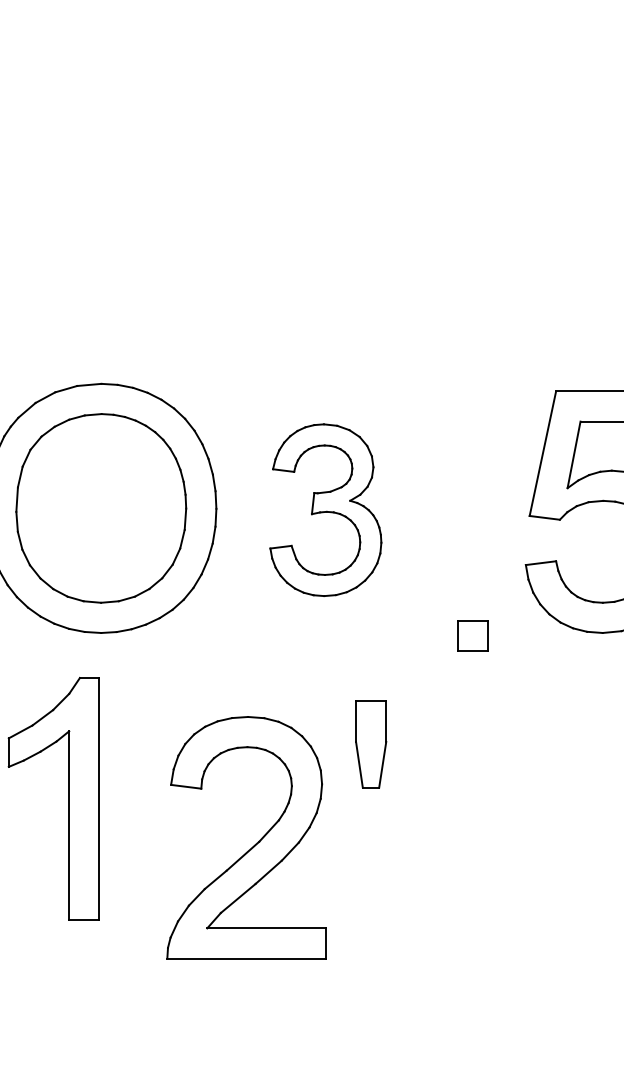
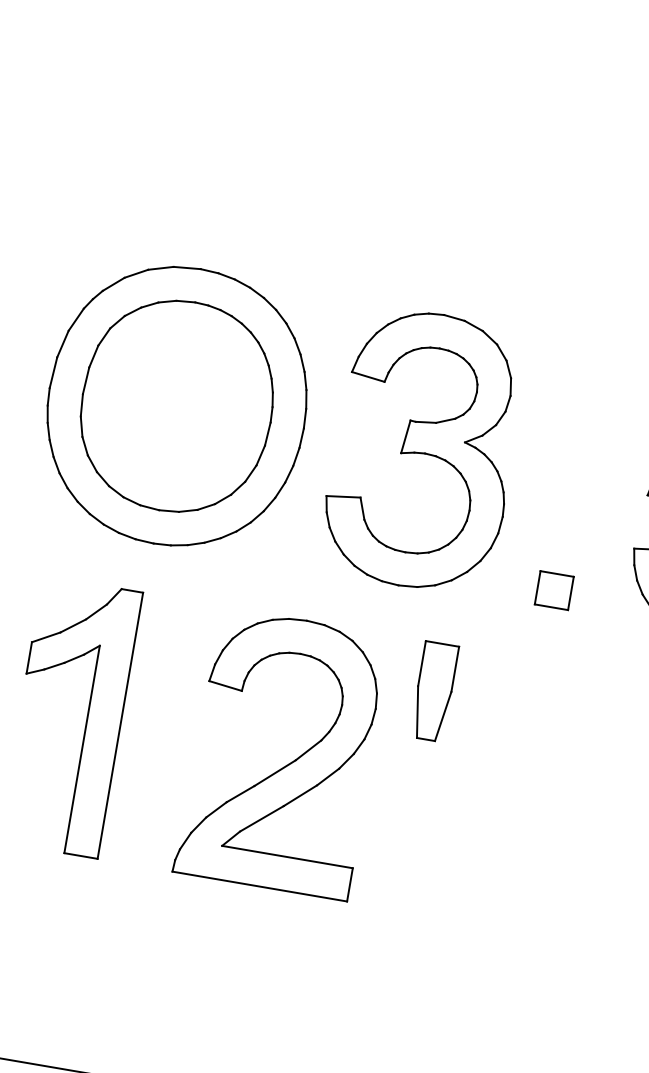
part: (325, 509) -> (423, 449), size x1.43
part: (472, 635) -> (554, 589), moved
part: (371, 744) -> (434, 691), moved
part: (254, 844) -> (289, 762), moved

